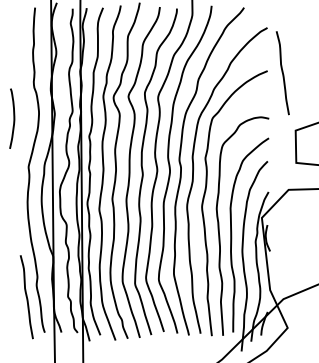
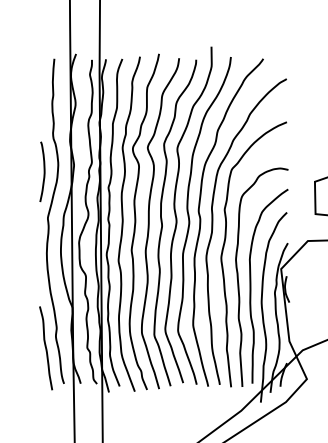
curve: (283, 73) -> (302, 124), removed
curve: (13, 118) -> (43, 171), moved

